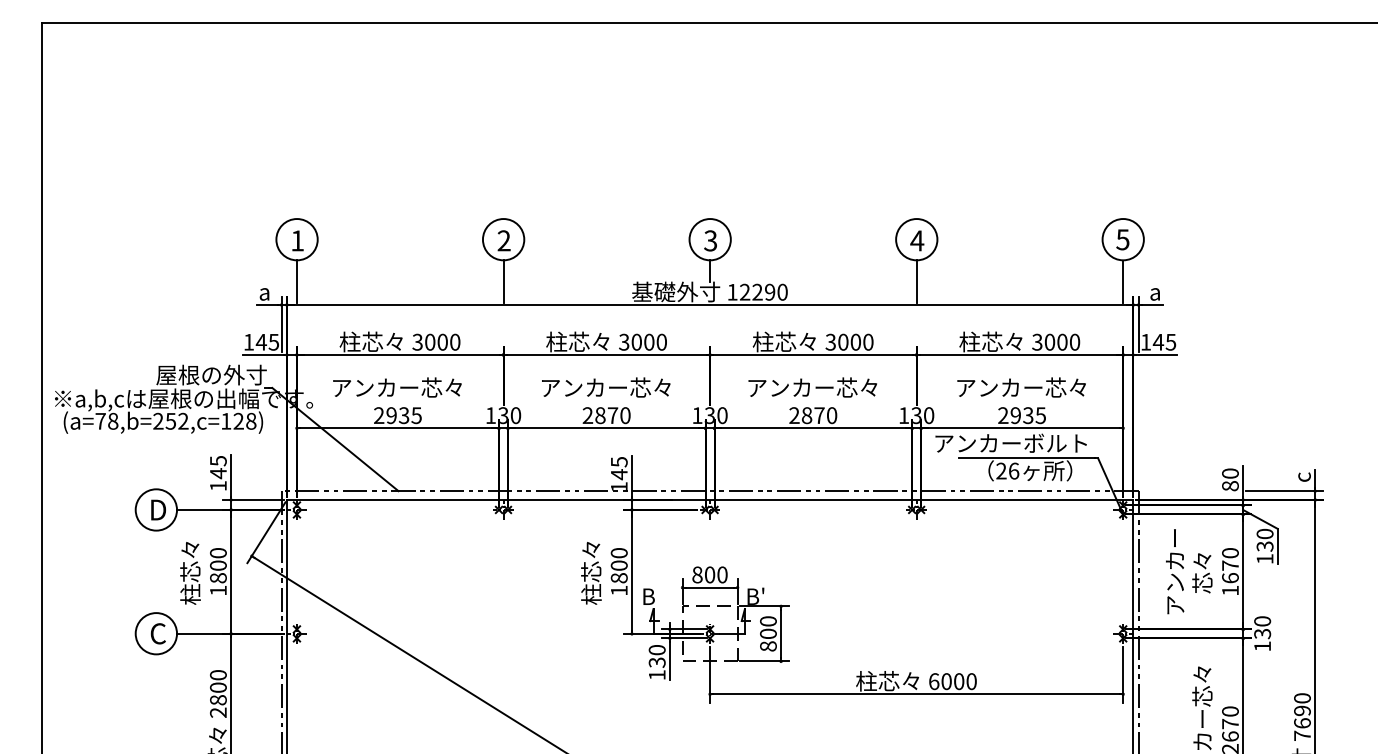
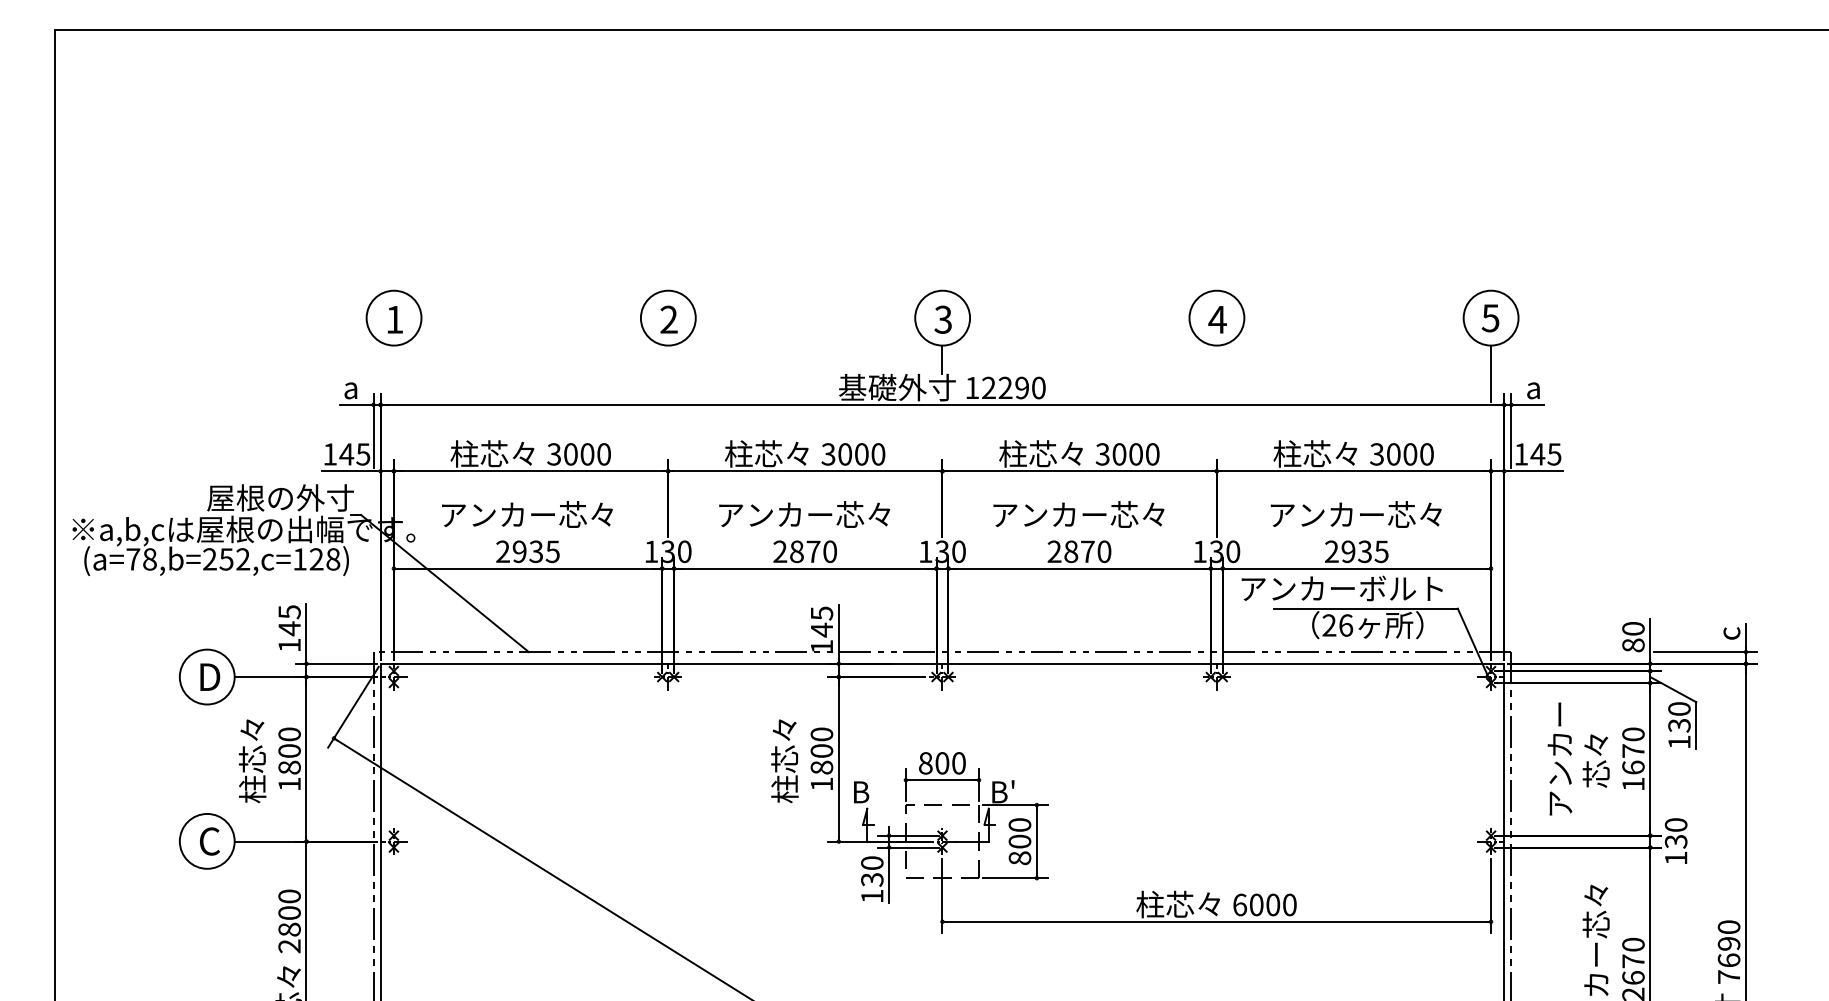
line: (296, 281) -> (393, 373), removed
line: (503, 281) -> (668, 373), removed
line: (916, 281) -> (1216, 373), removed

